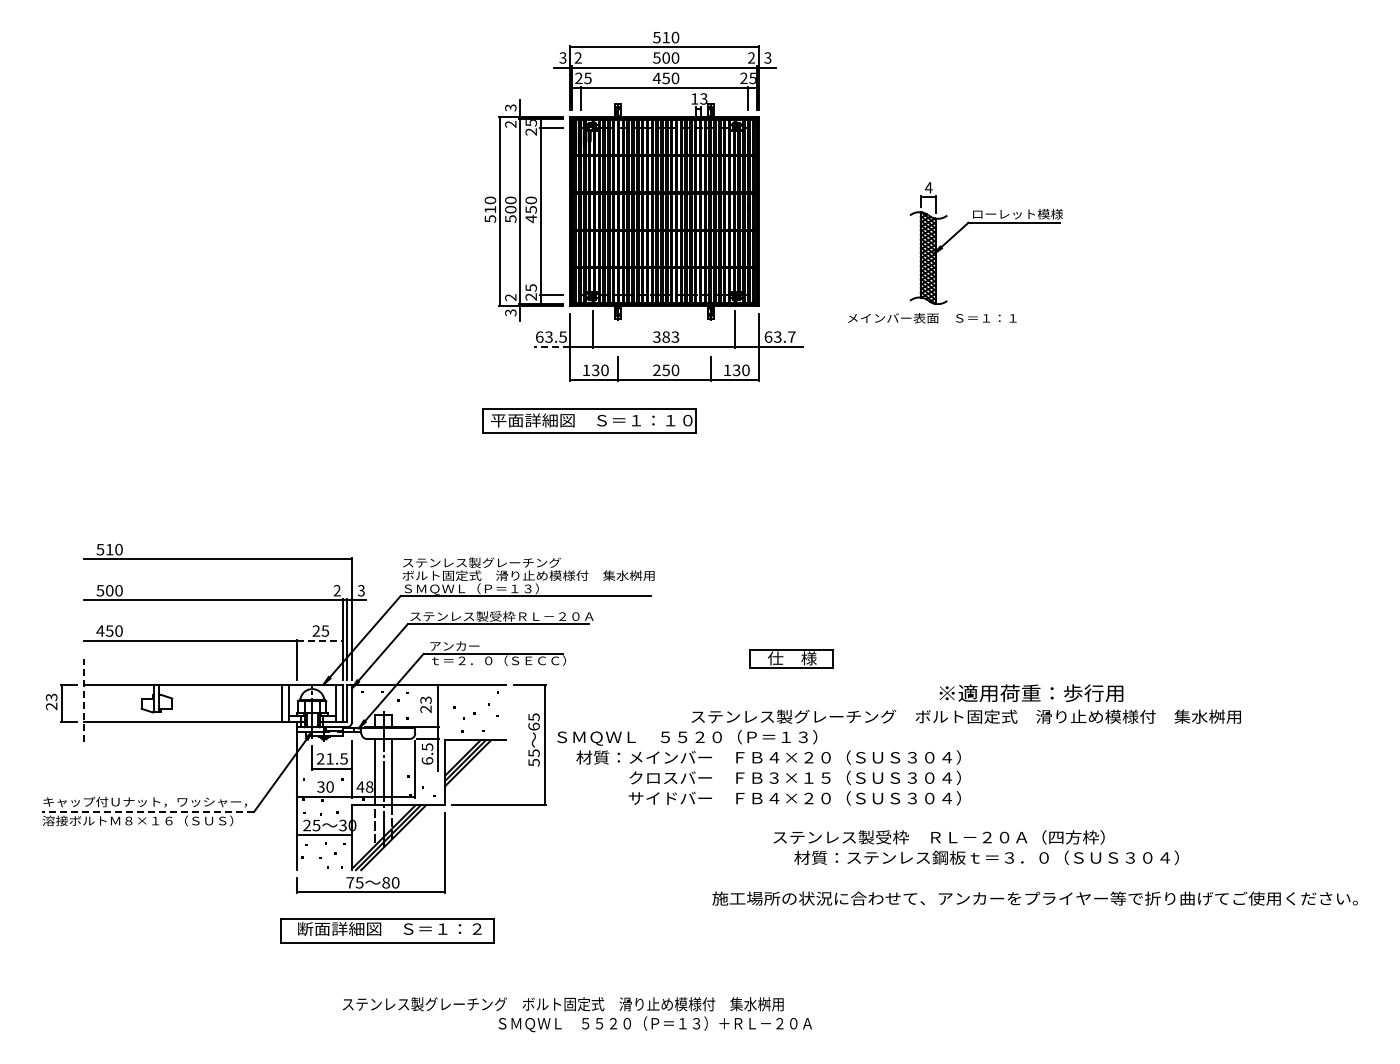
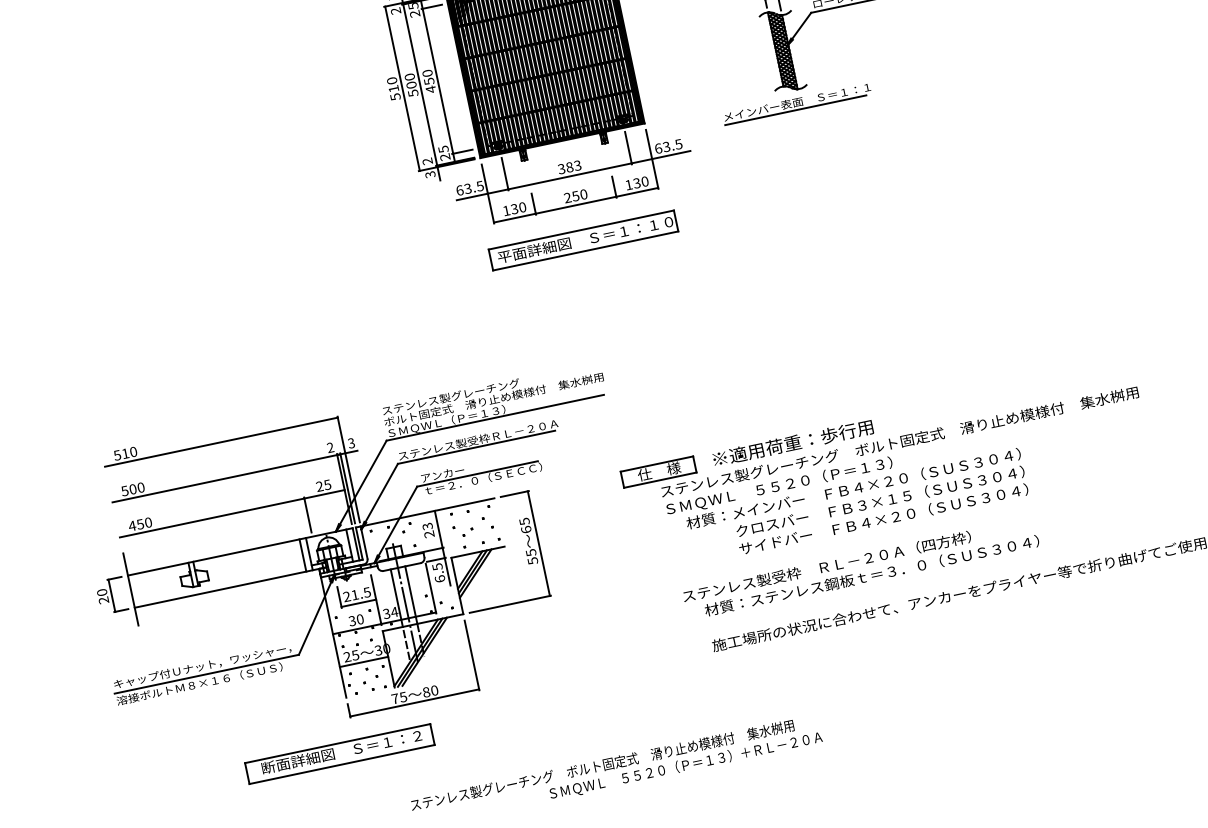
line: (928, 326) -> (795, 110), added
text: (791, 336) -> (678, 143), 63.7 -> 63.5
line: (551, 347) -> (472, 197), dashed -> solid
part: (589, 420) -> (583, 240), moved
line: (320, 640) -> (325, 493), dashed -> solid
part: (791, 658) -> (658, 471), moved
text: (1031, 693) -> (793, 443), moved
text: (51, 697) -> (102, 592), 23 -> 20
line: (84, 700) -> (131, 589), dashed -> solid
text: (758, 767) -> (846, 499), moved
text: (364, 786) -> (390, 612), 48 -> 34
line: (147, 811) -> (206, 674), dashed -> solid
text: (975, 847) -> (860, 568), moved
part: (387, 930) -> (340, 753), moved

